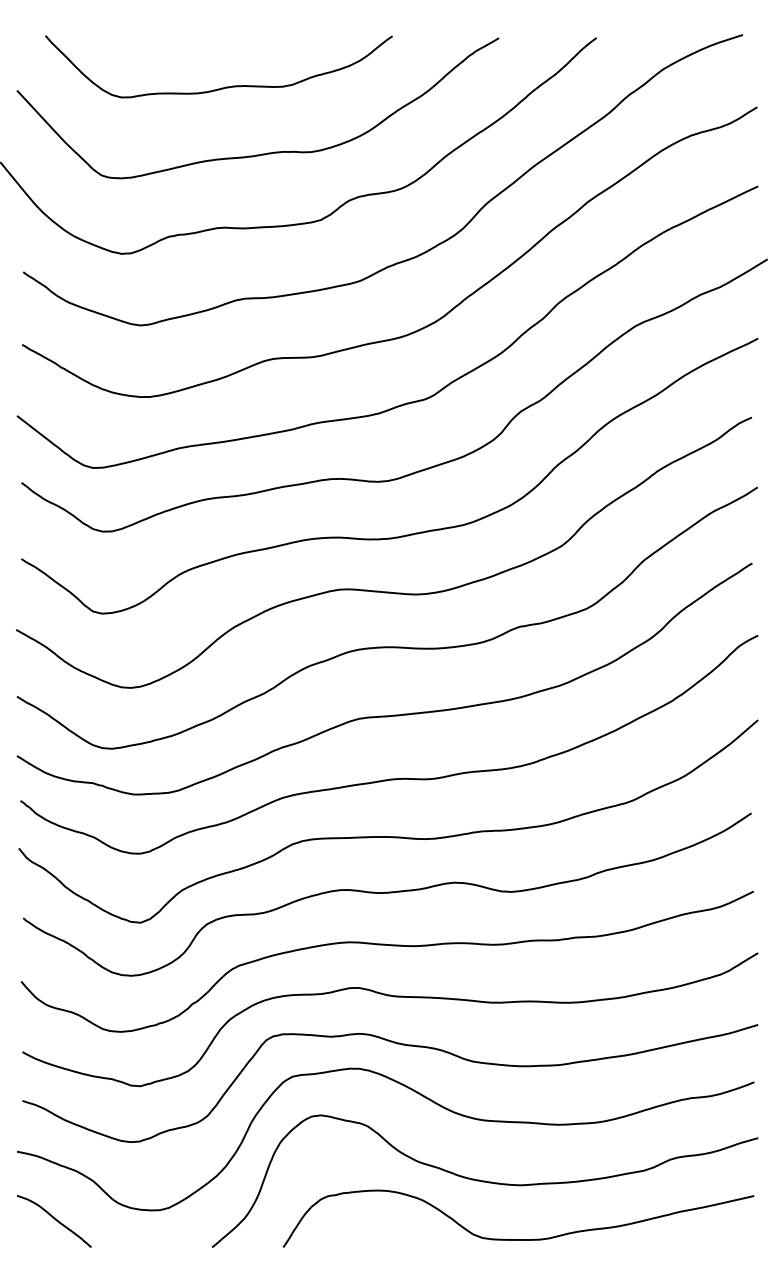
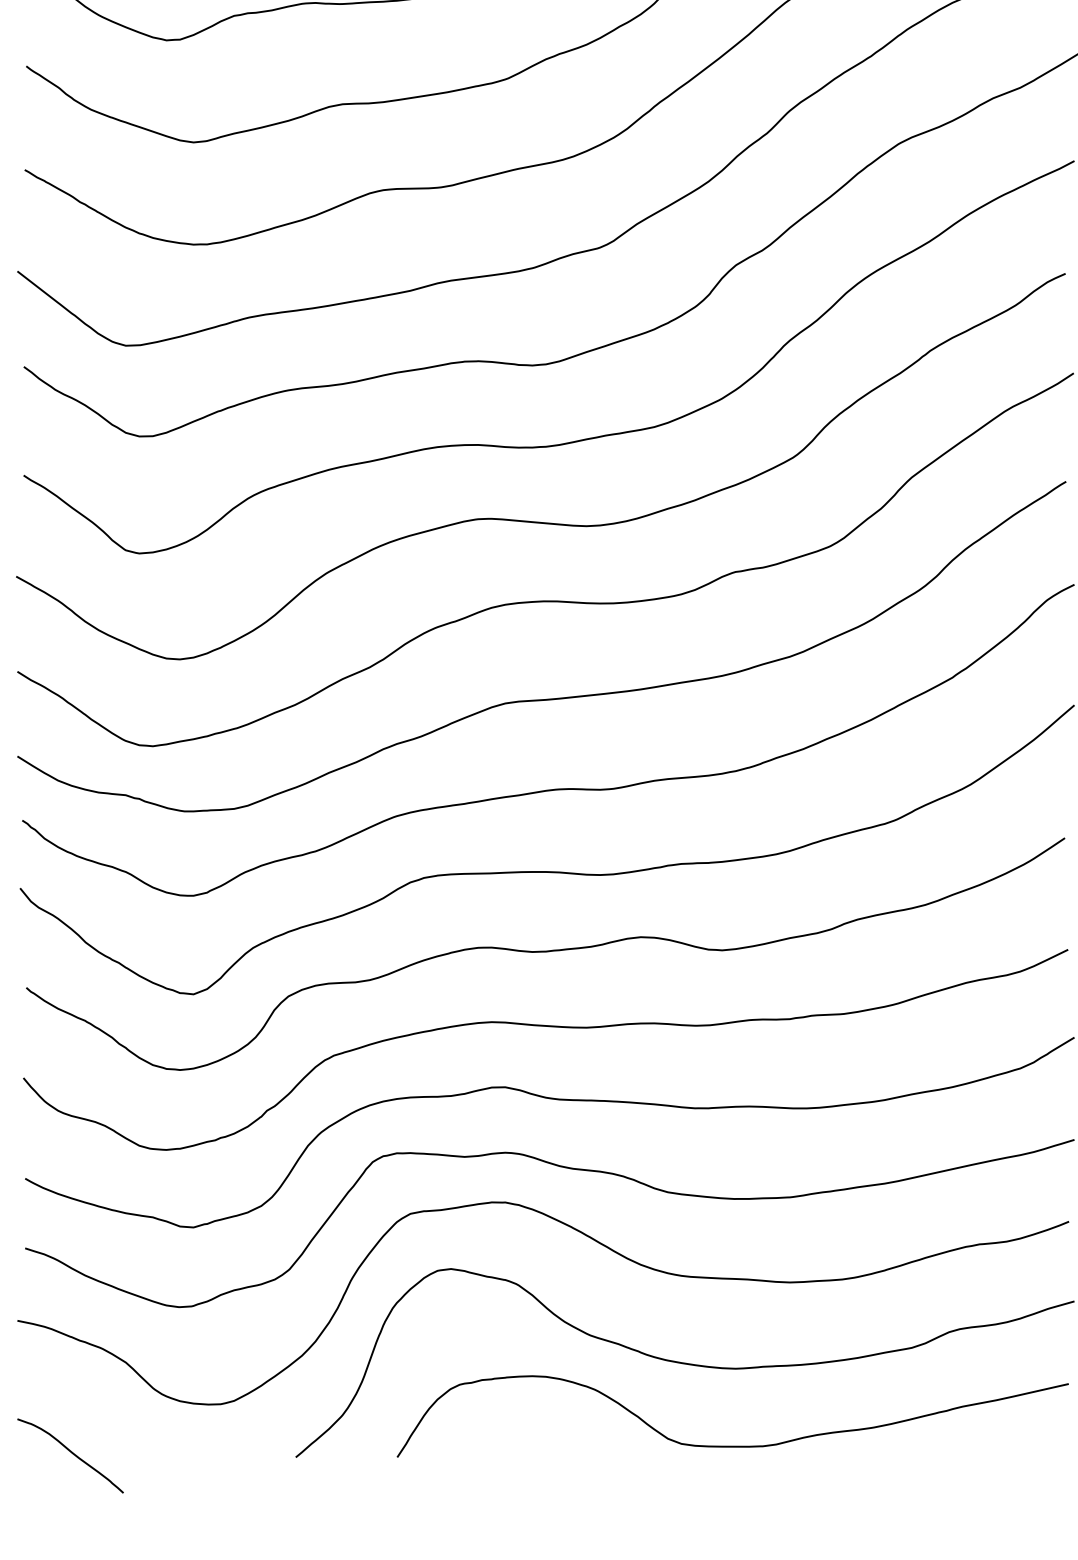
curve: (54, 1219) -> (70, 1453), moved

